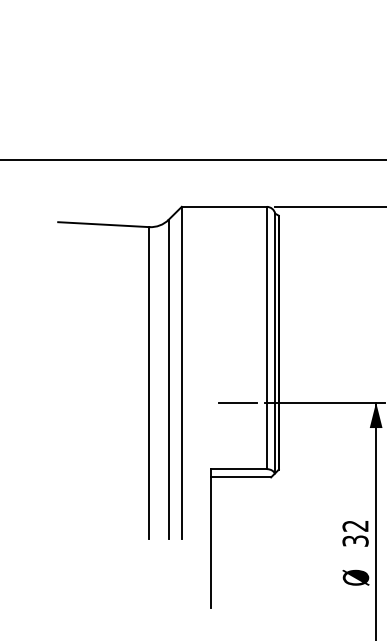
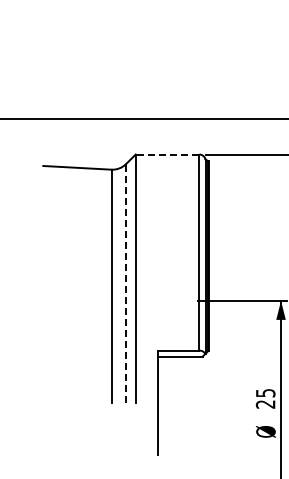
line: (224, 206) -> (167, 154), solid -> dashed
line: (168, 378) -> (125, 282), solid -> dashed
line: (237, 402) -> (177, 300), removed
text: (355, 533) -> (265, 398), 32 -> 25

